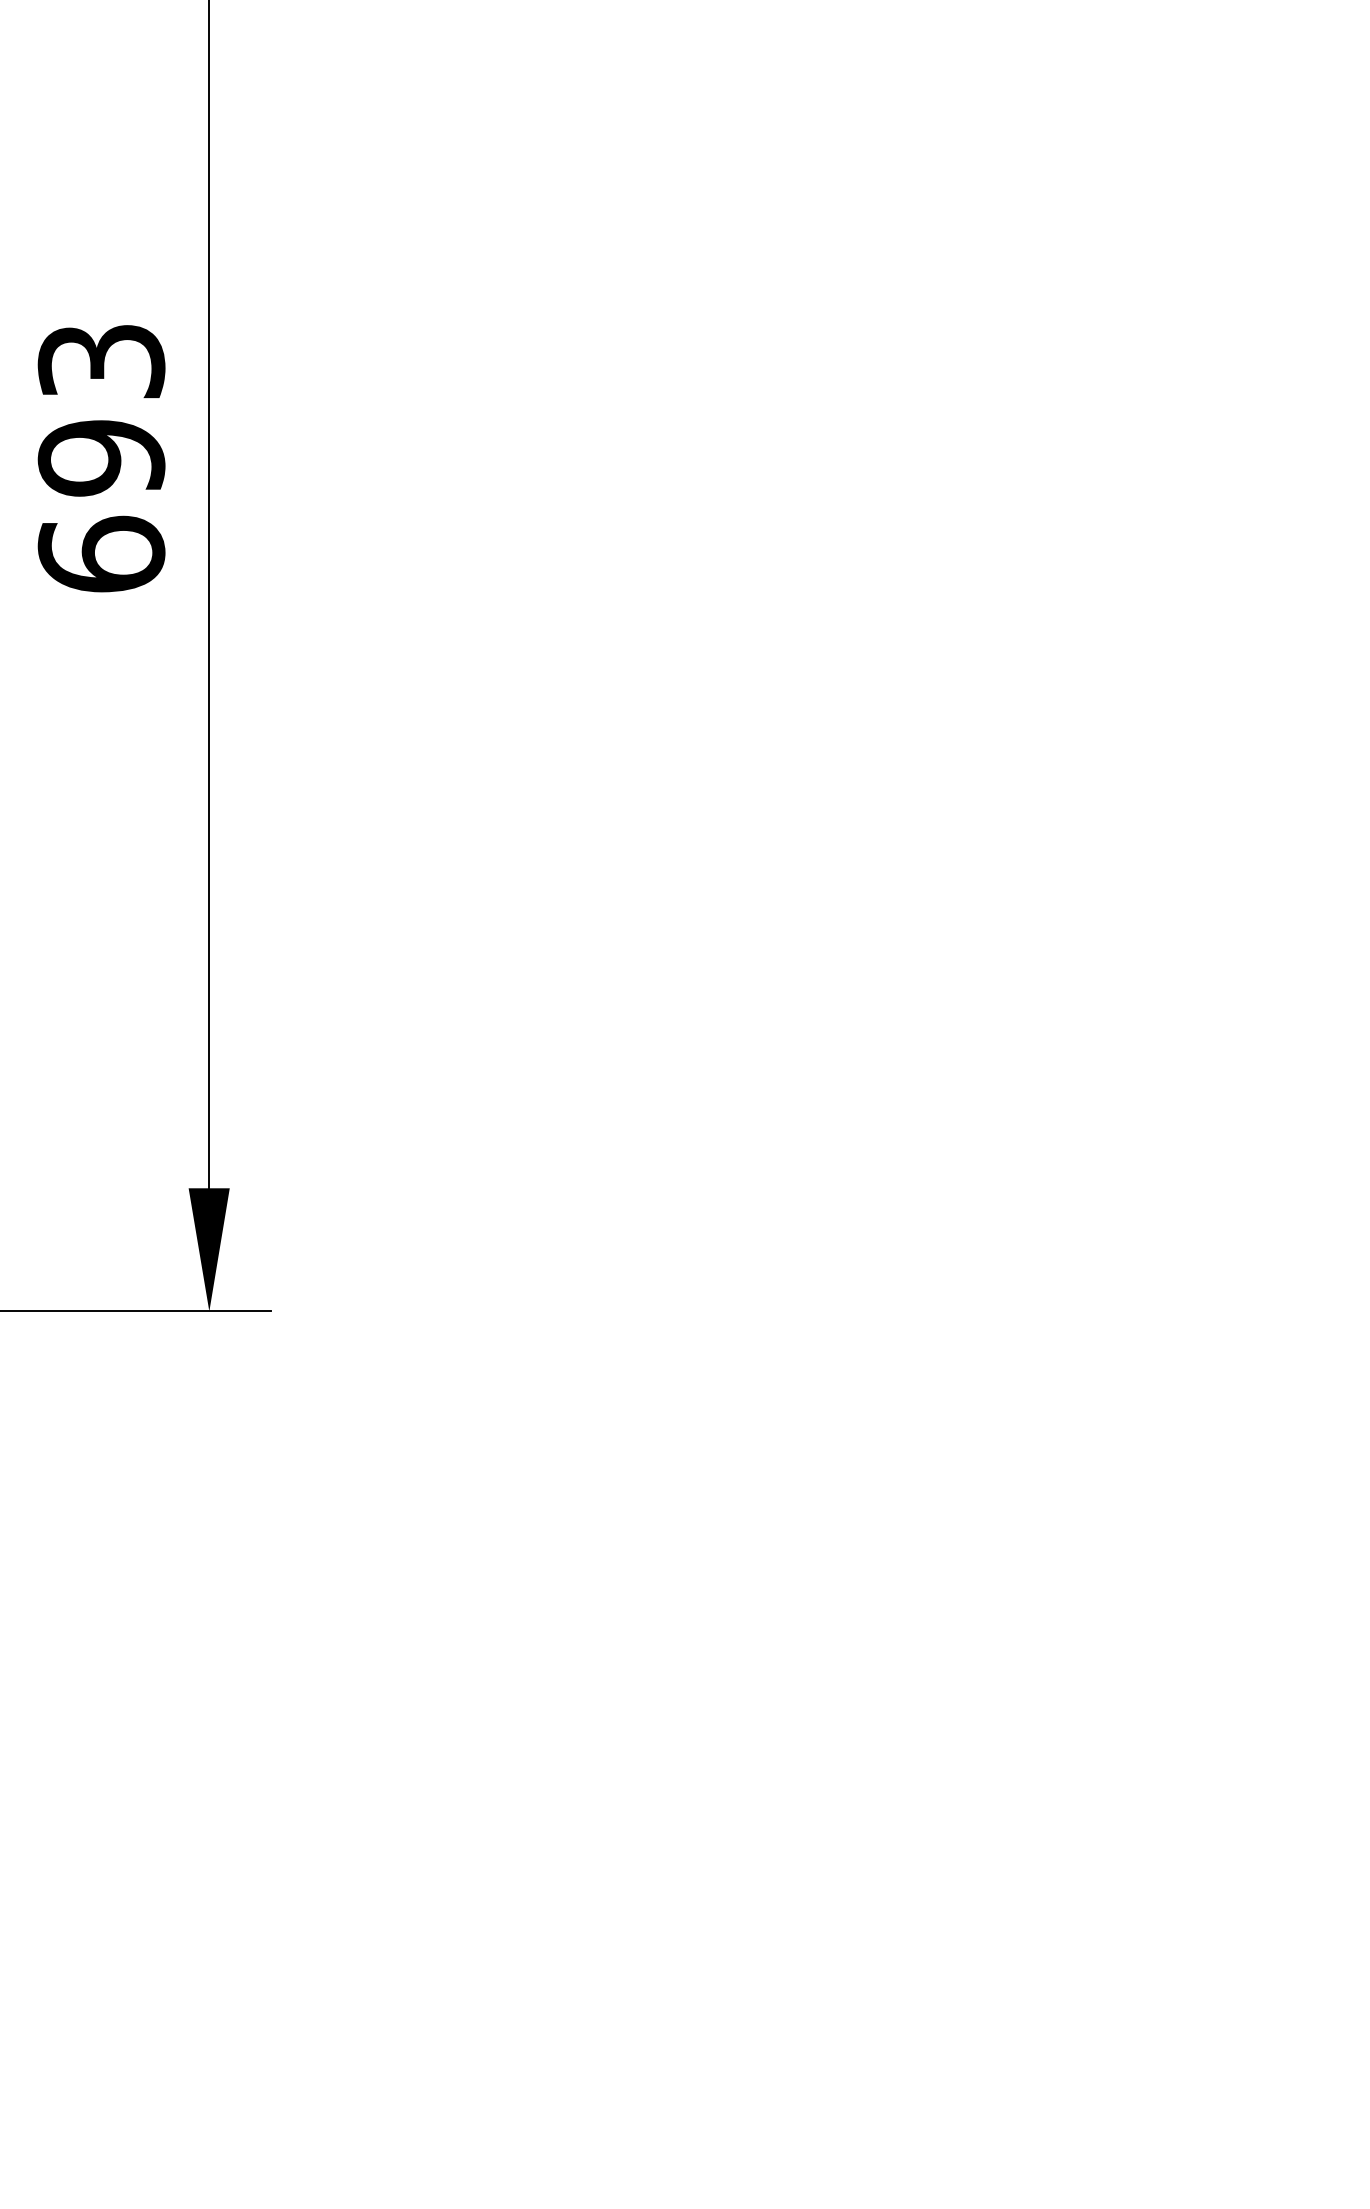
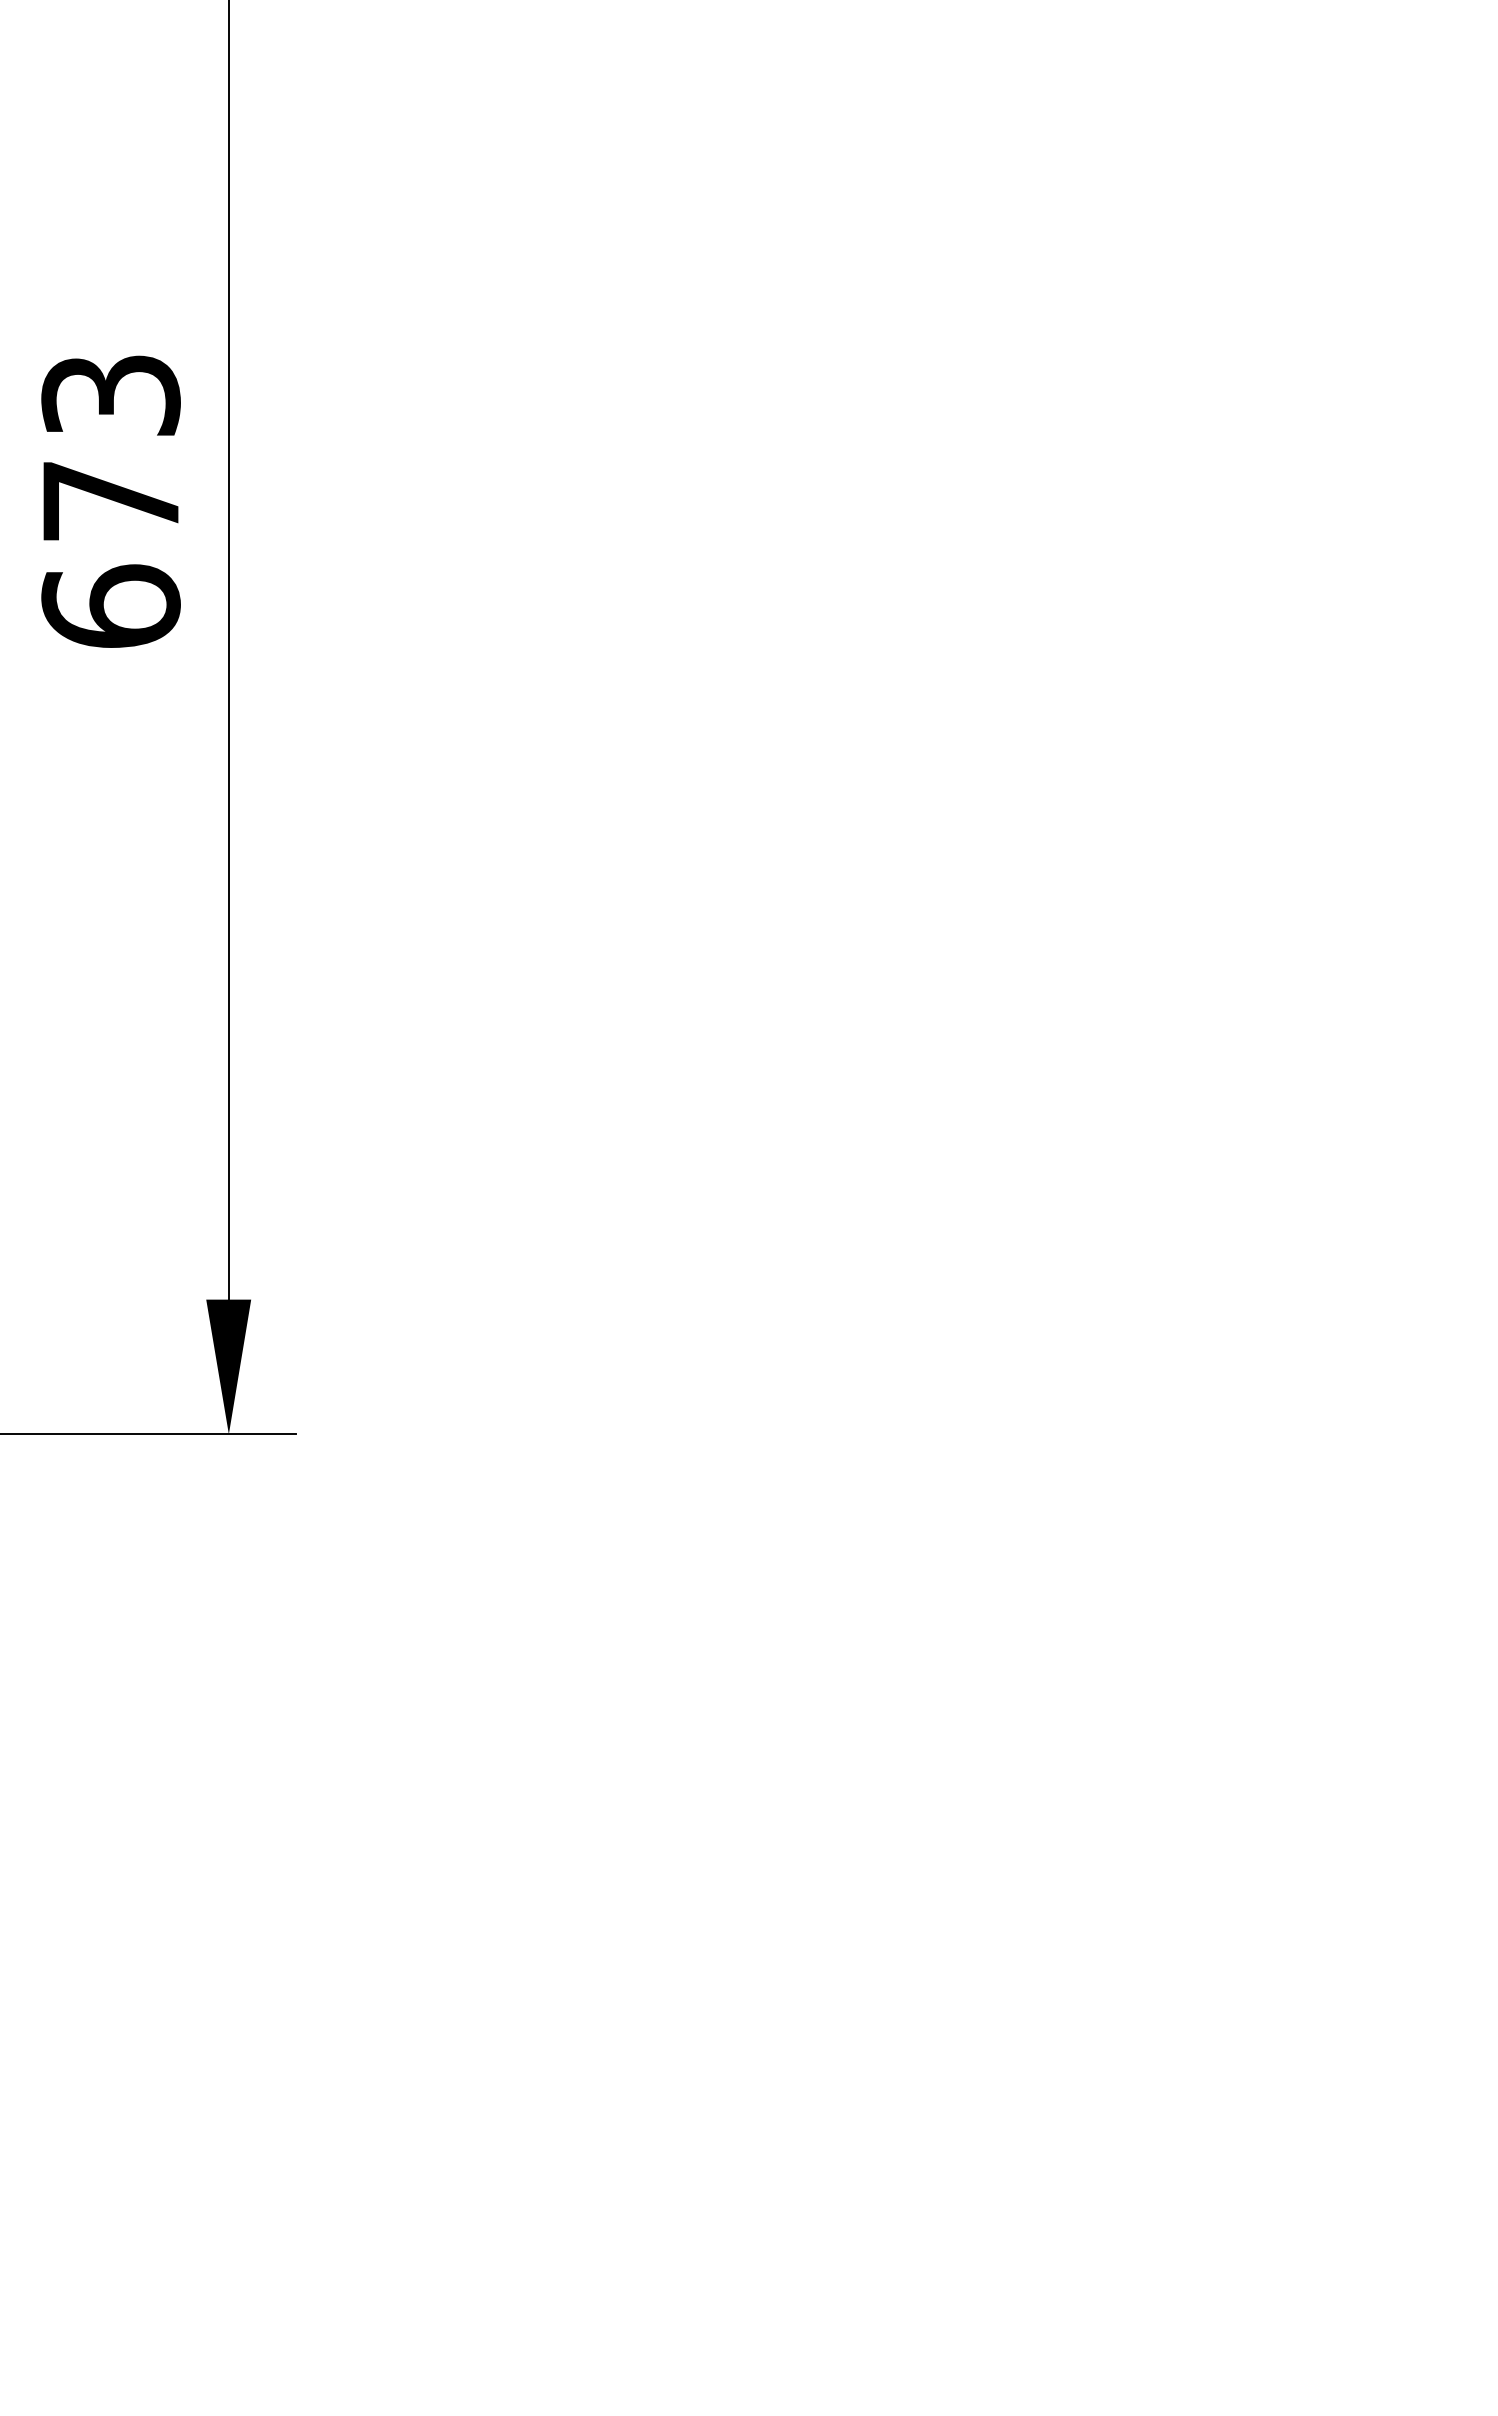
text: (101, 458) -> (110, 501), 693 -> 673

